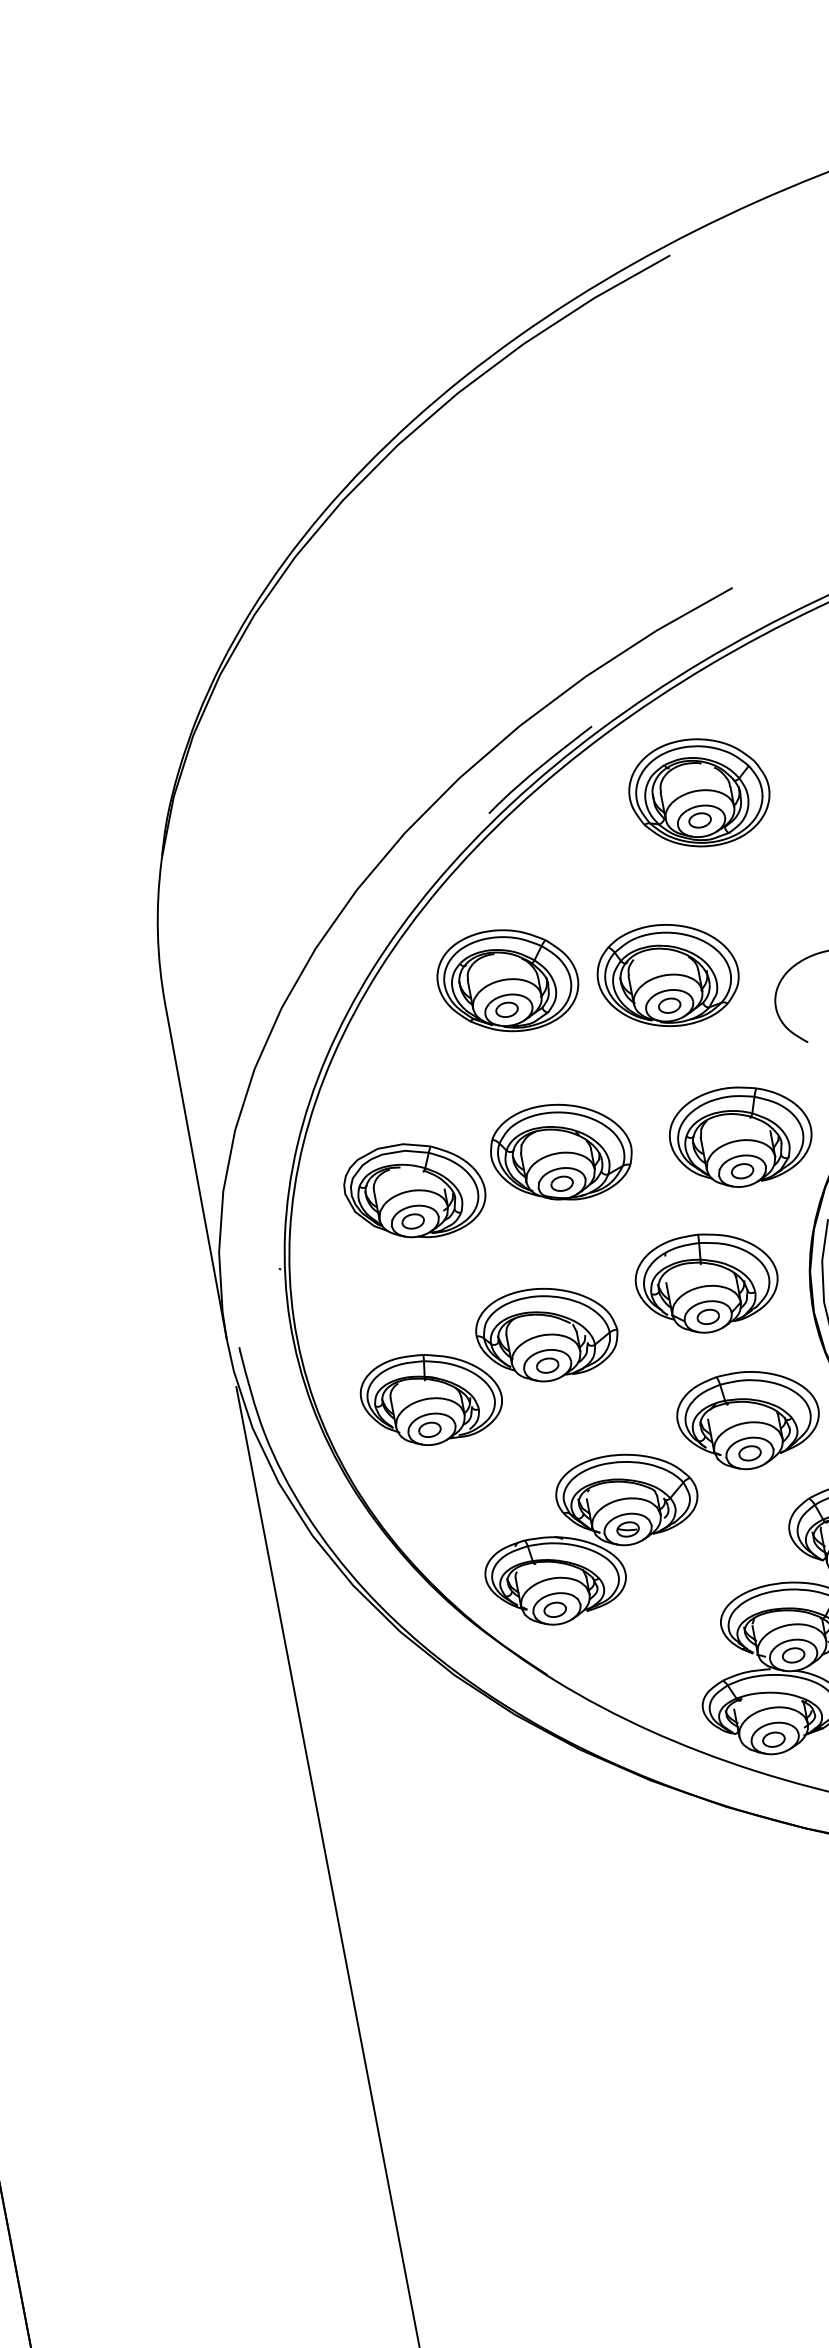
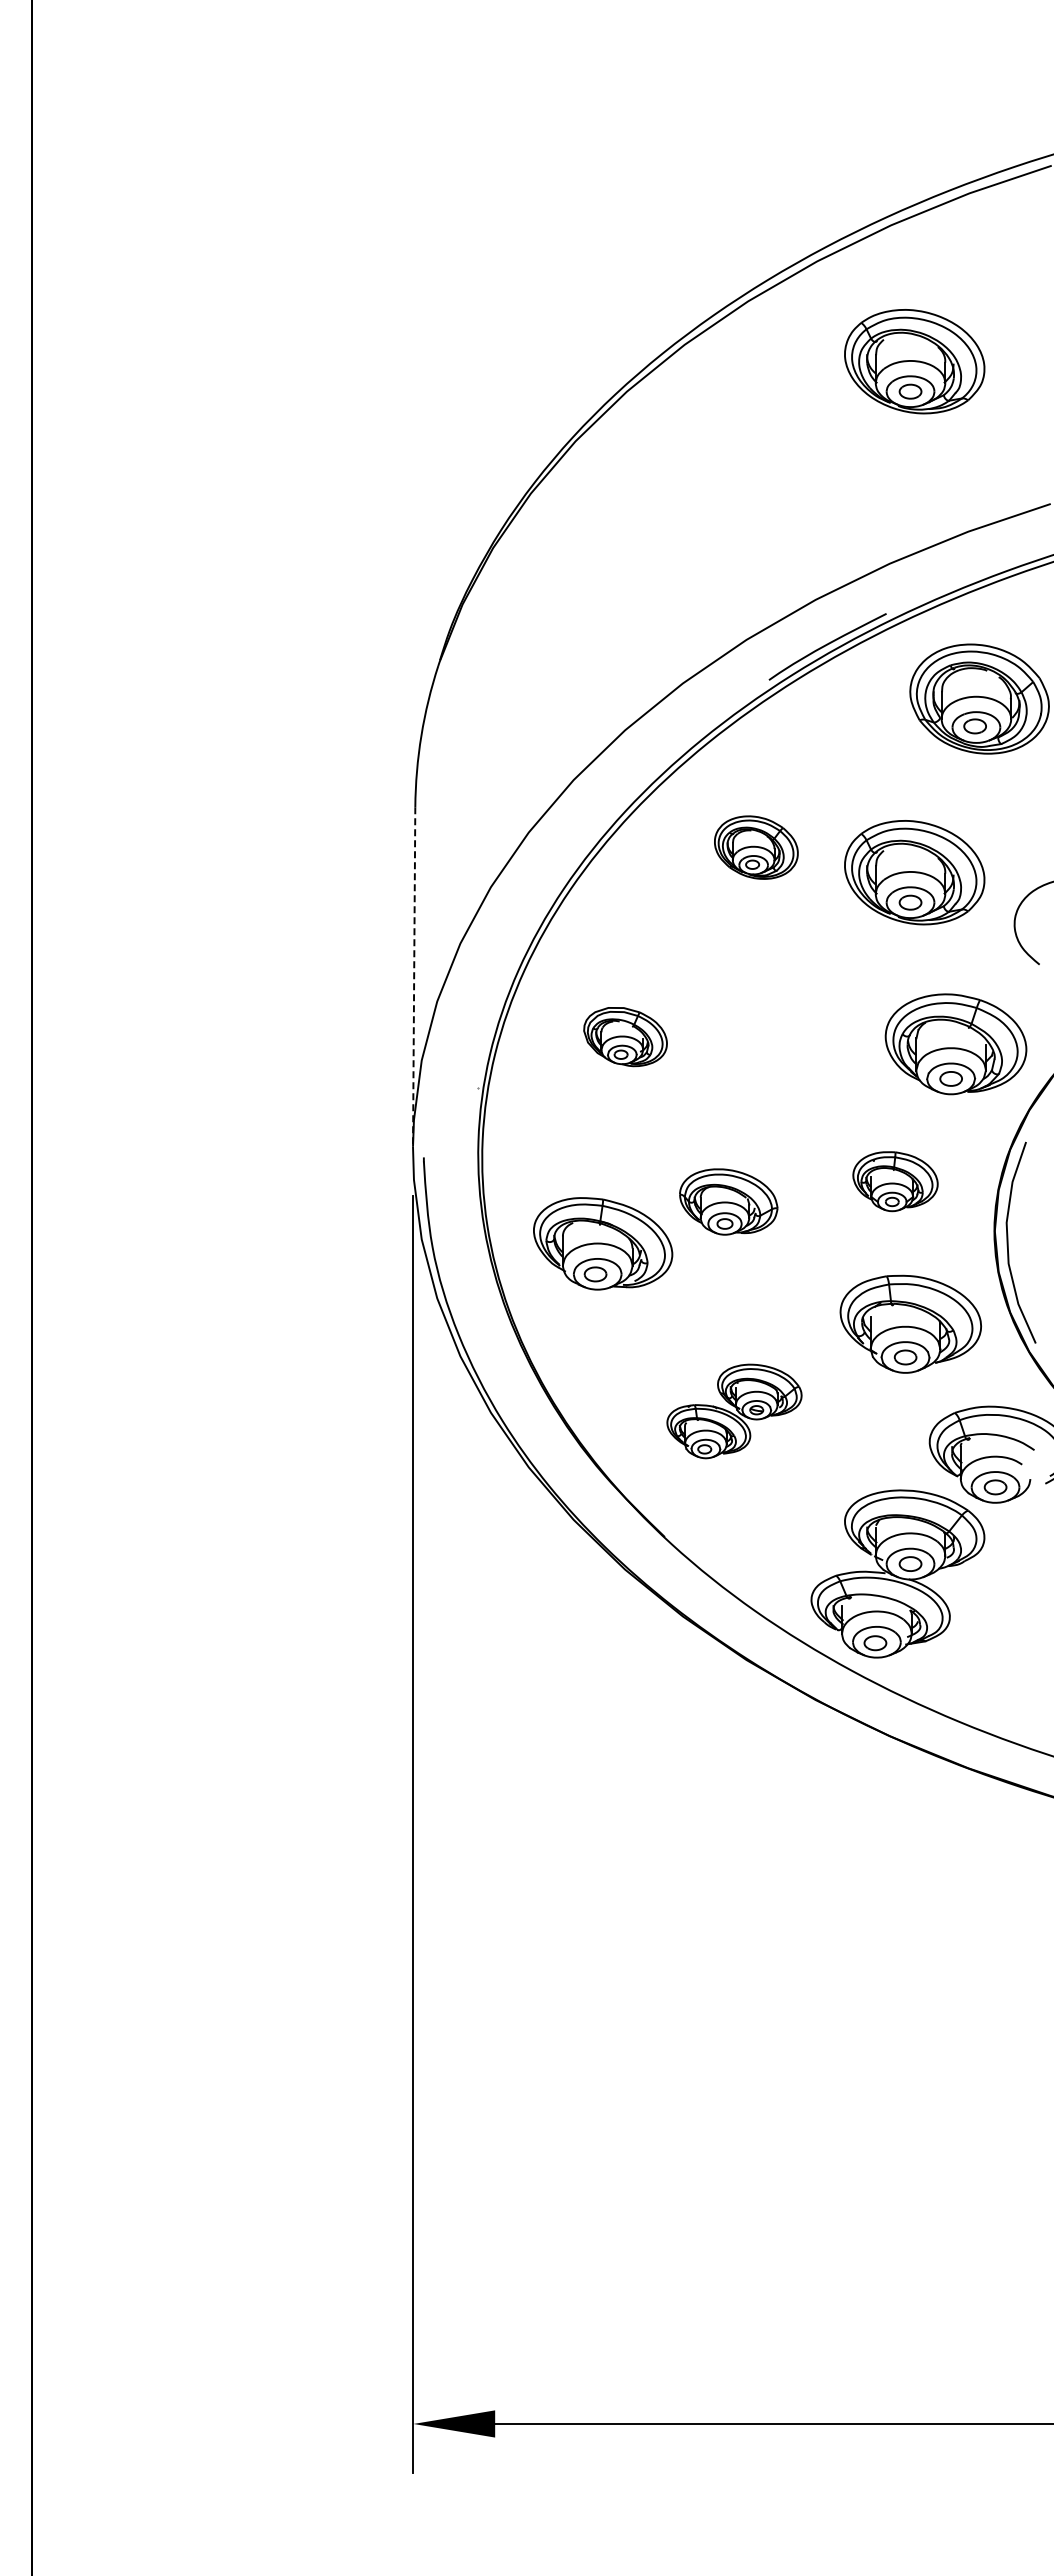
part: (572, 473) -> (914, 361), added
part: (508, 980) -> (756, 847), size x0.6
part: (561, 1152) -> (776, 1026), removed
line: (196, 1172) -> (414, 977), solid -> dashed
part: (414, 1190) -> (625, 1036), size x0.6
part: (707, 1282) -> (895, 1181), size x0.6
part: (546, 1333) -> (728, 1201), size x0.7
part: (592, 1538) -> (734, 1411), size x0.6

